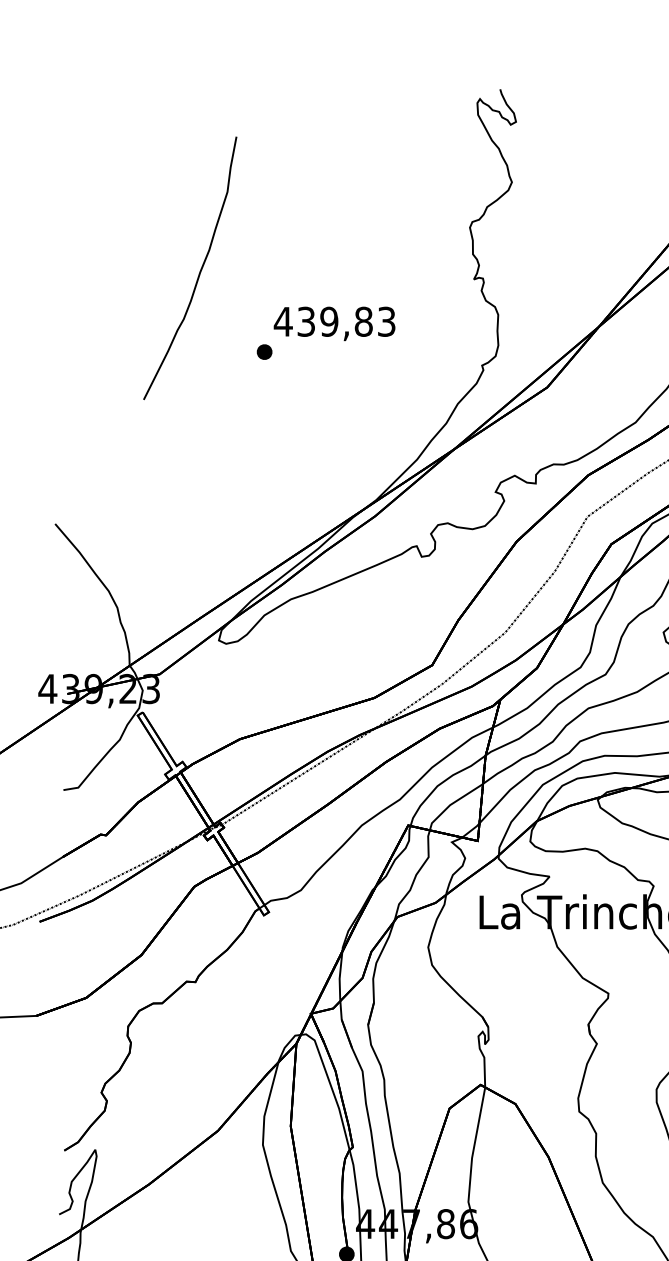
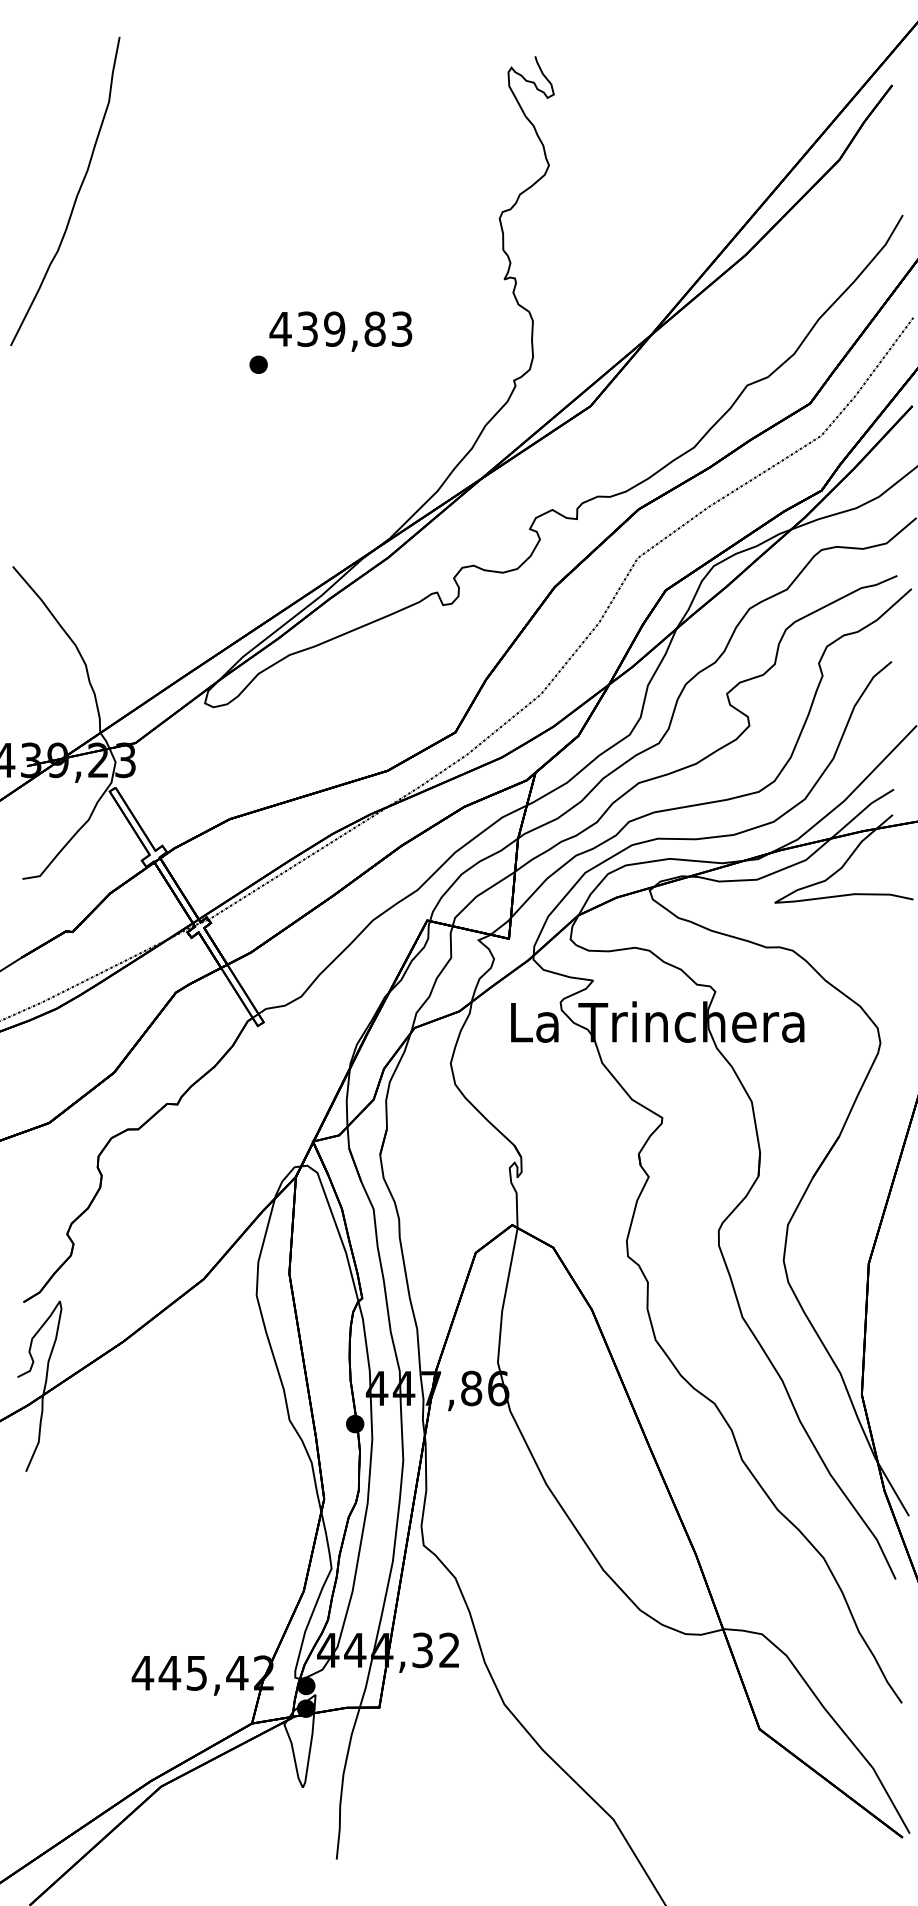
curve: (199, 270) -> (76, 194), moved

